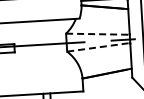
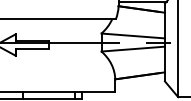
line: (98, 33) -> (133, 35), dashed -> solid
line: (99, 47) -> (133, 49), dashed -> solid

